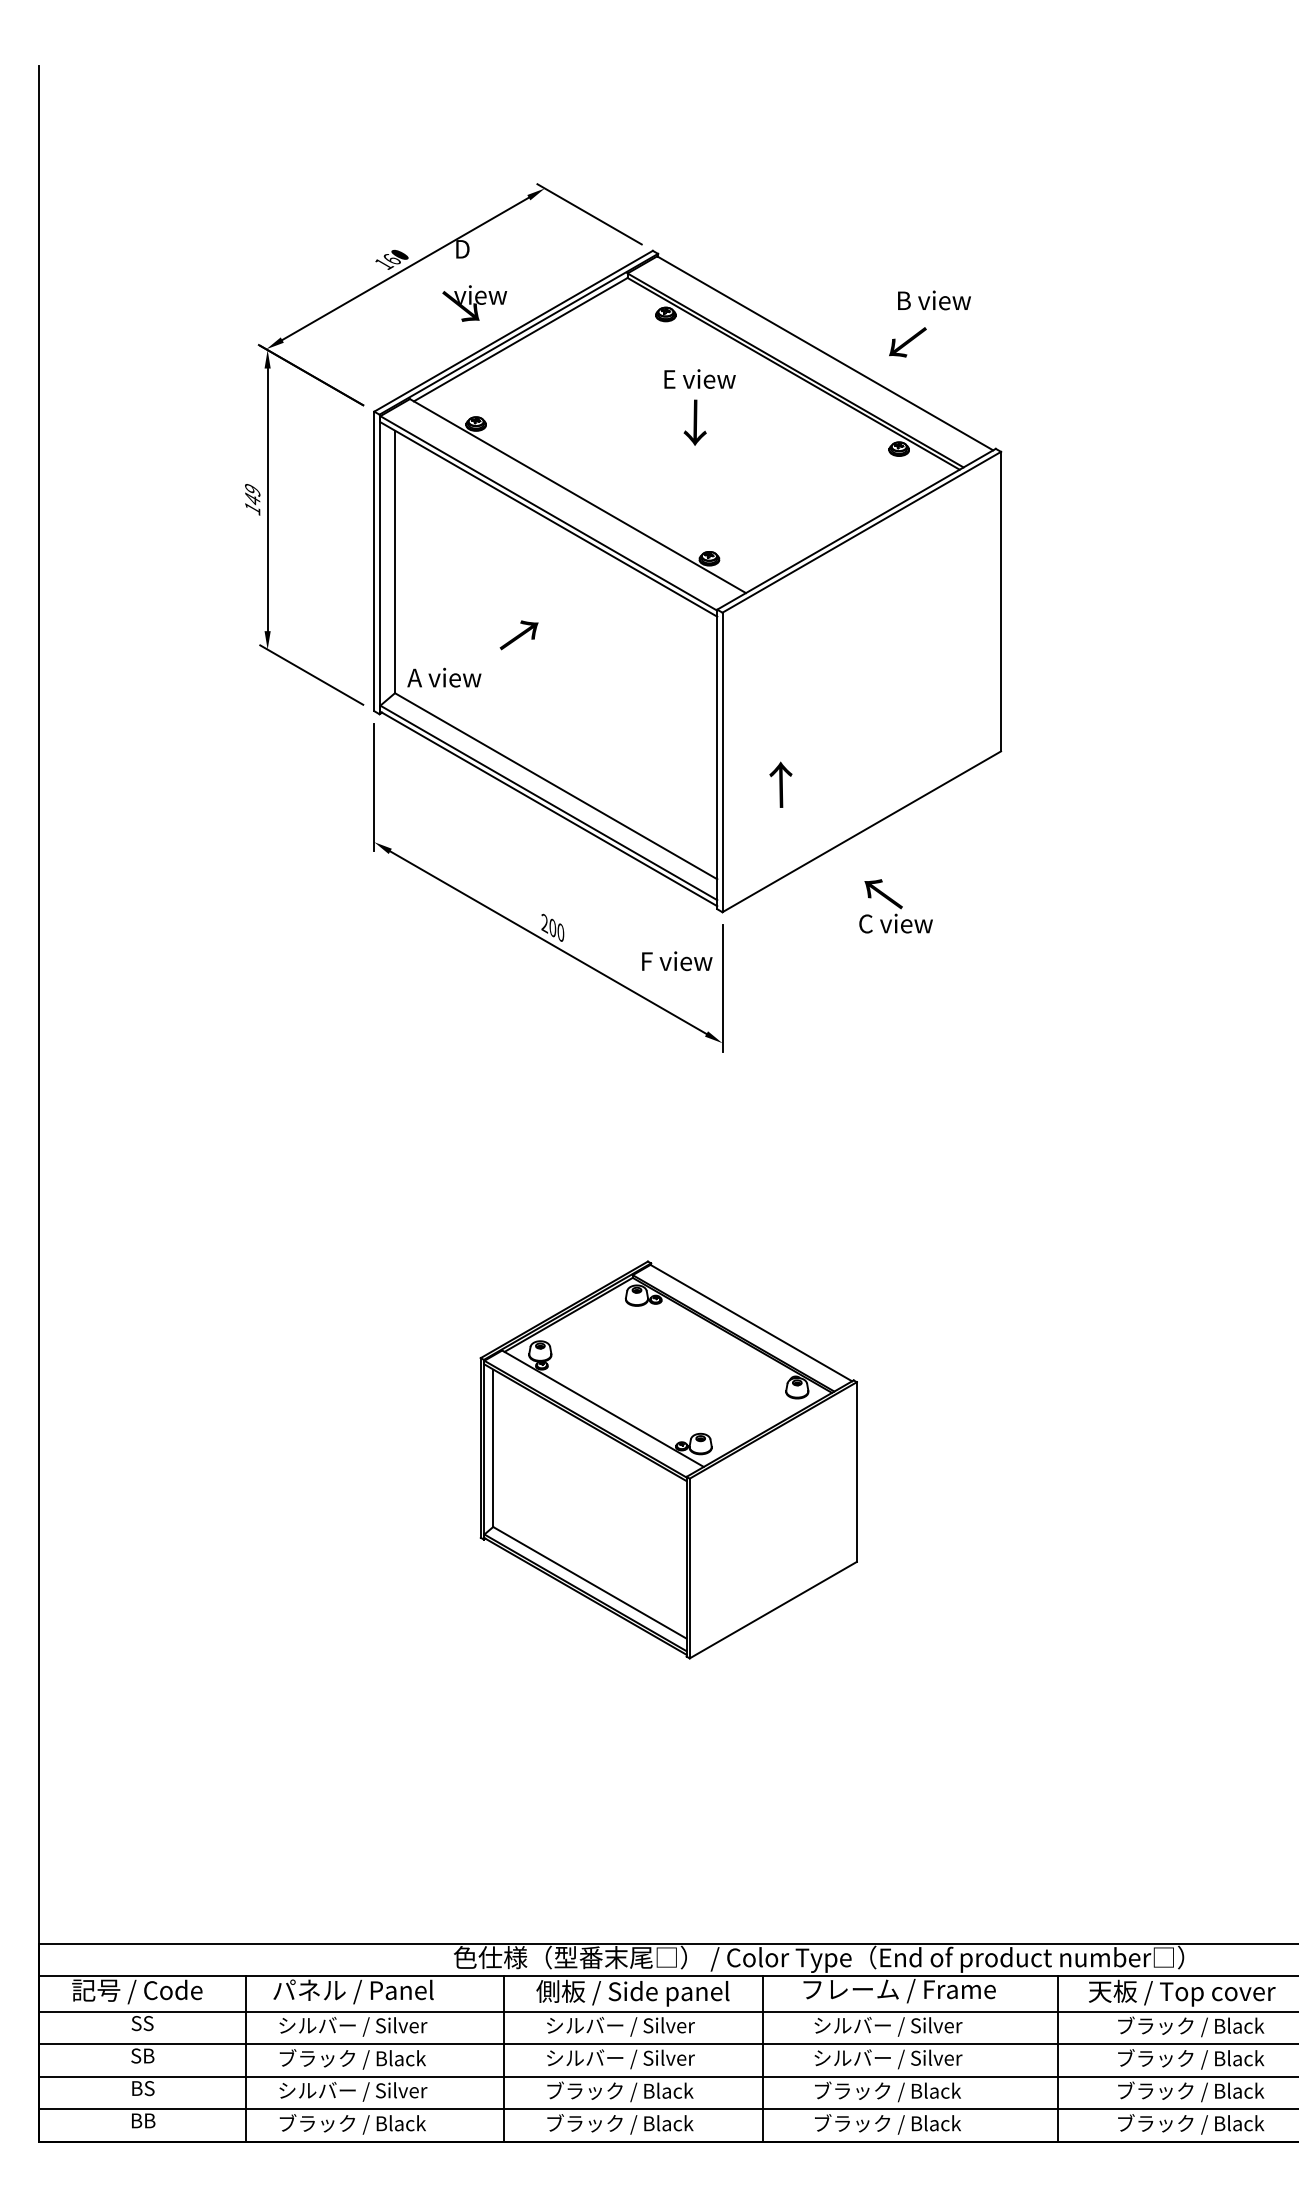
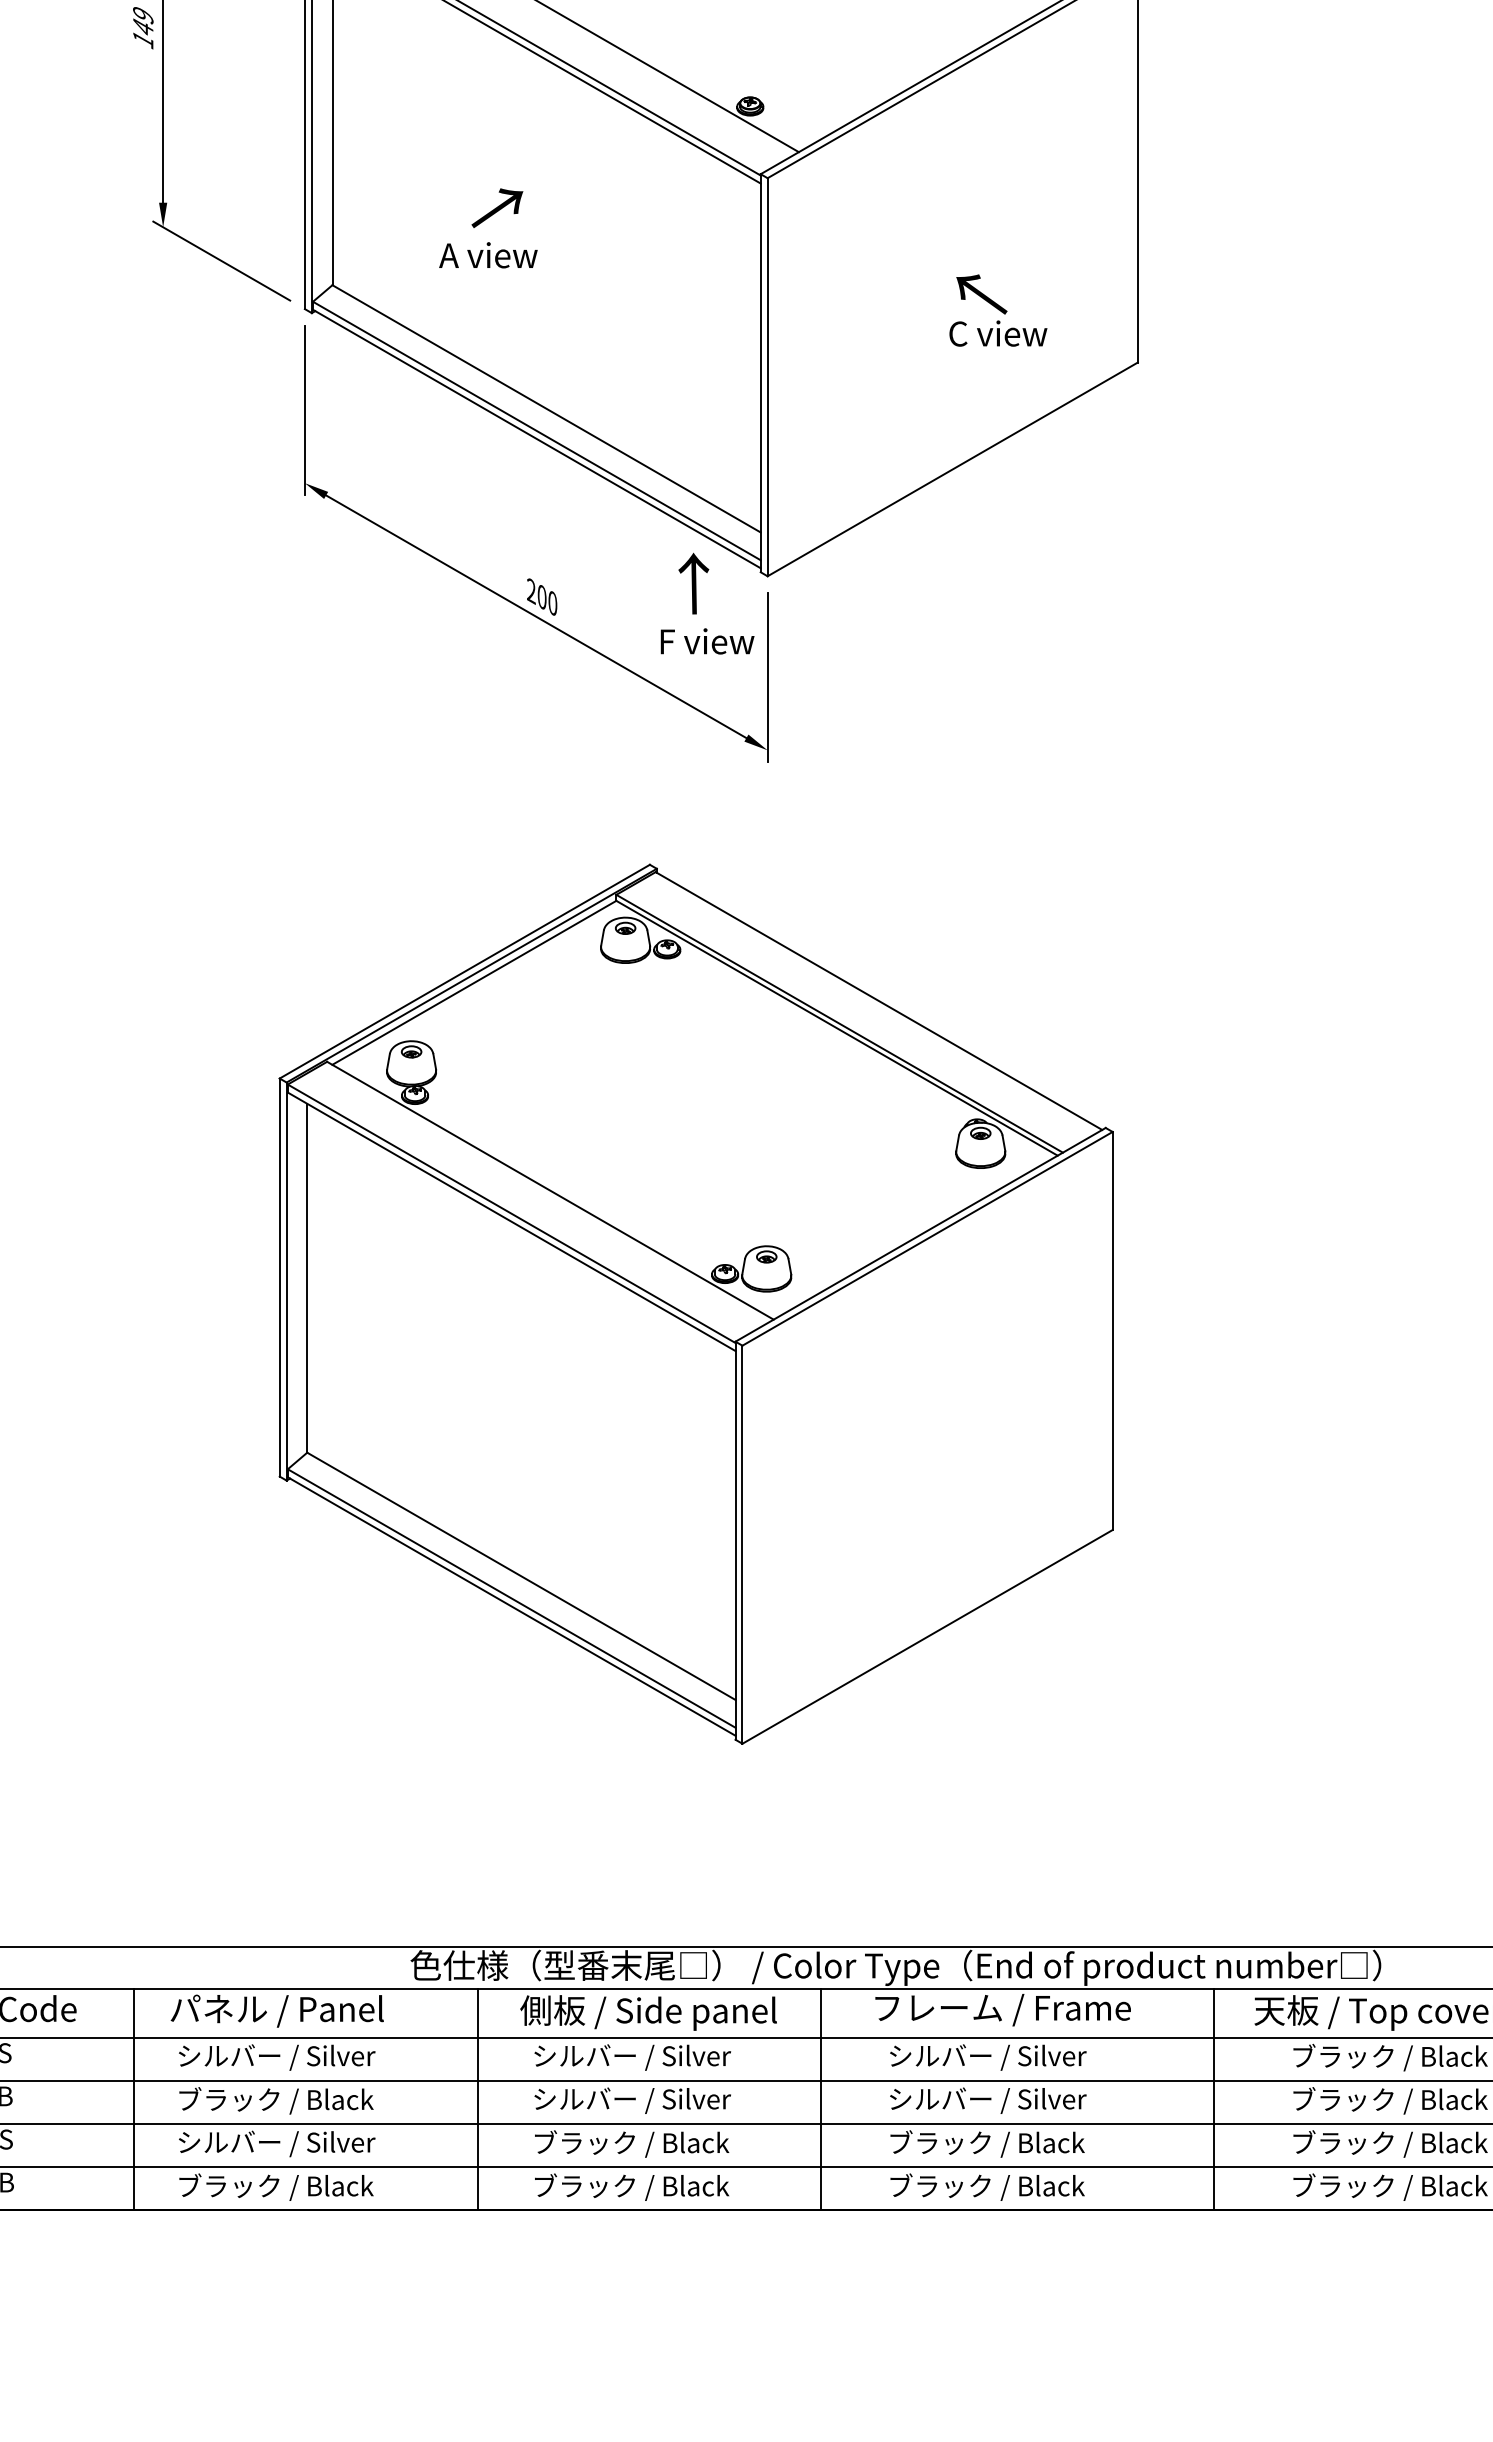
text: (444, 677) -> (488, 255), moved
text: (780, 784) -> (693, 583), moved
text: (895, 906) -> (997, 310), moved
part: (668, 1459) -> (695, 1303), size x1.67

